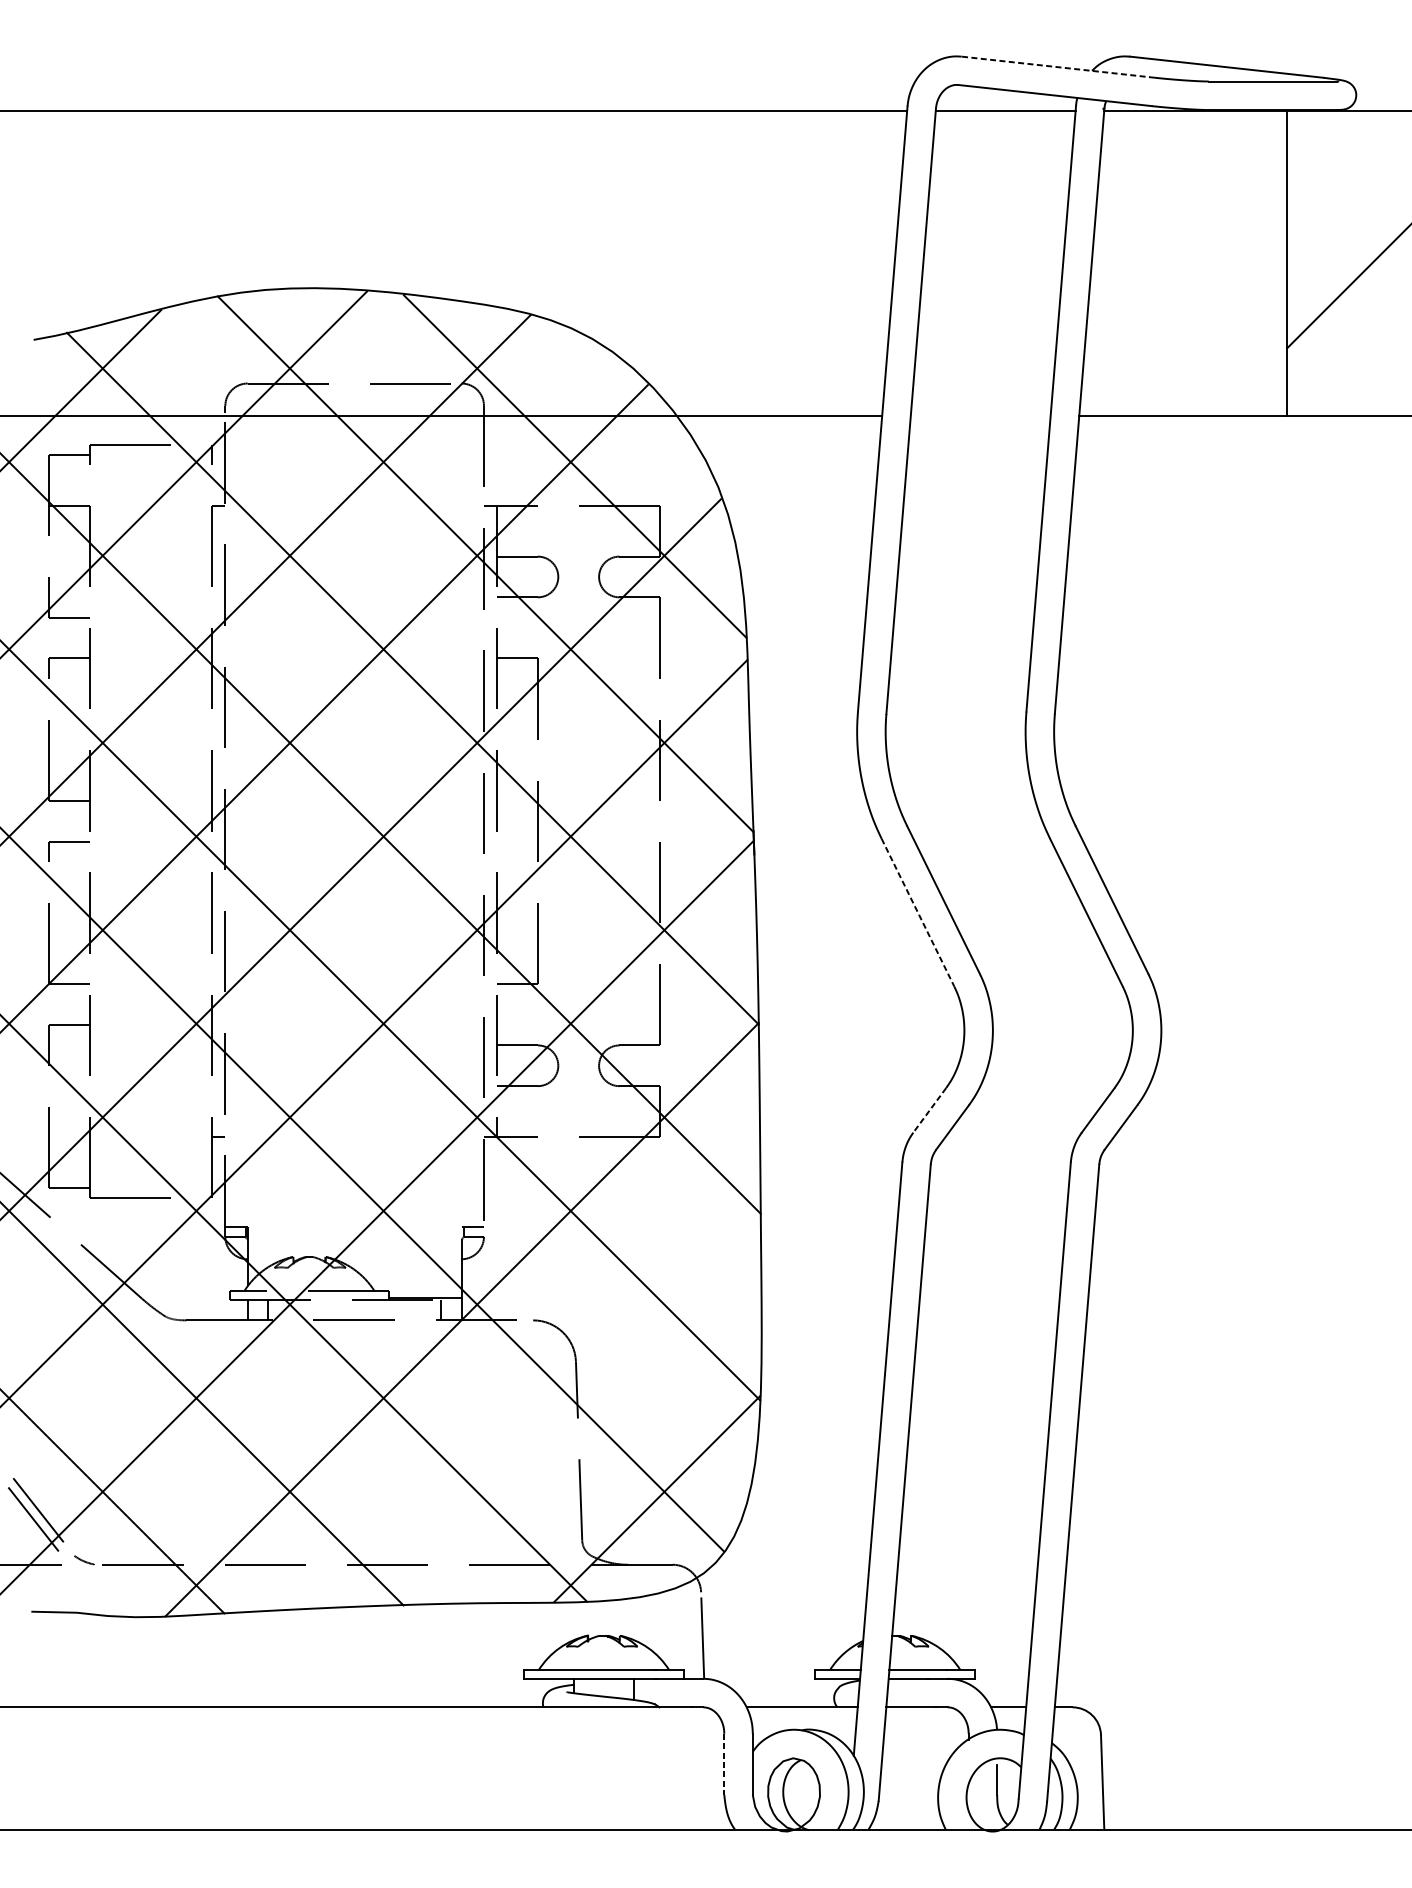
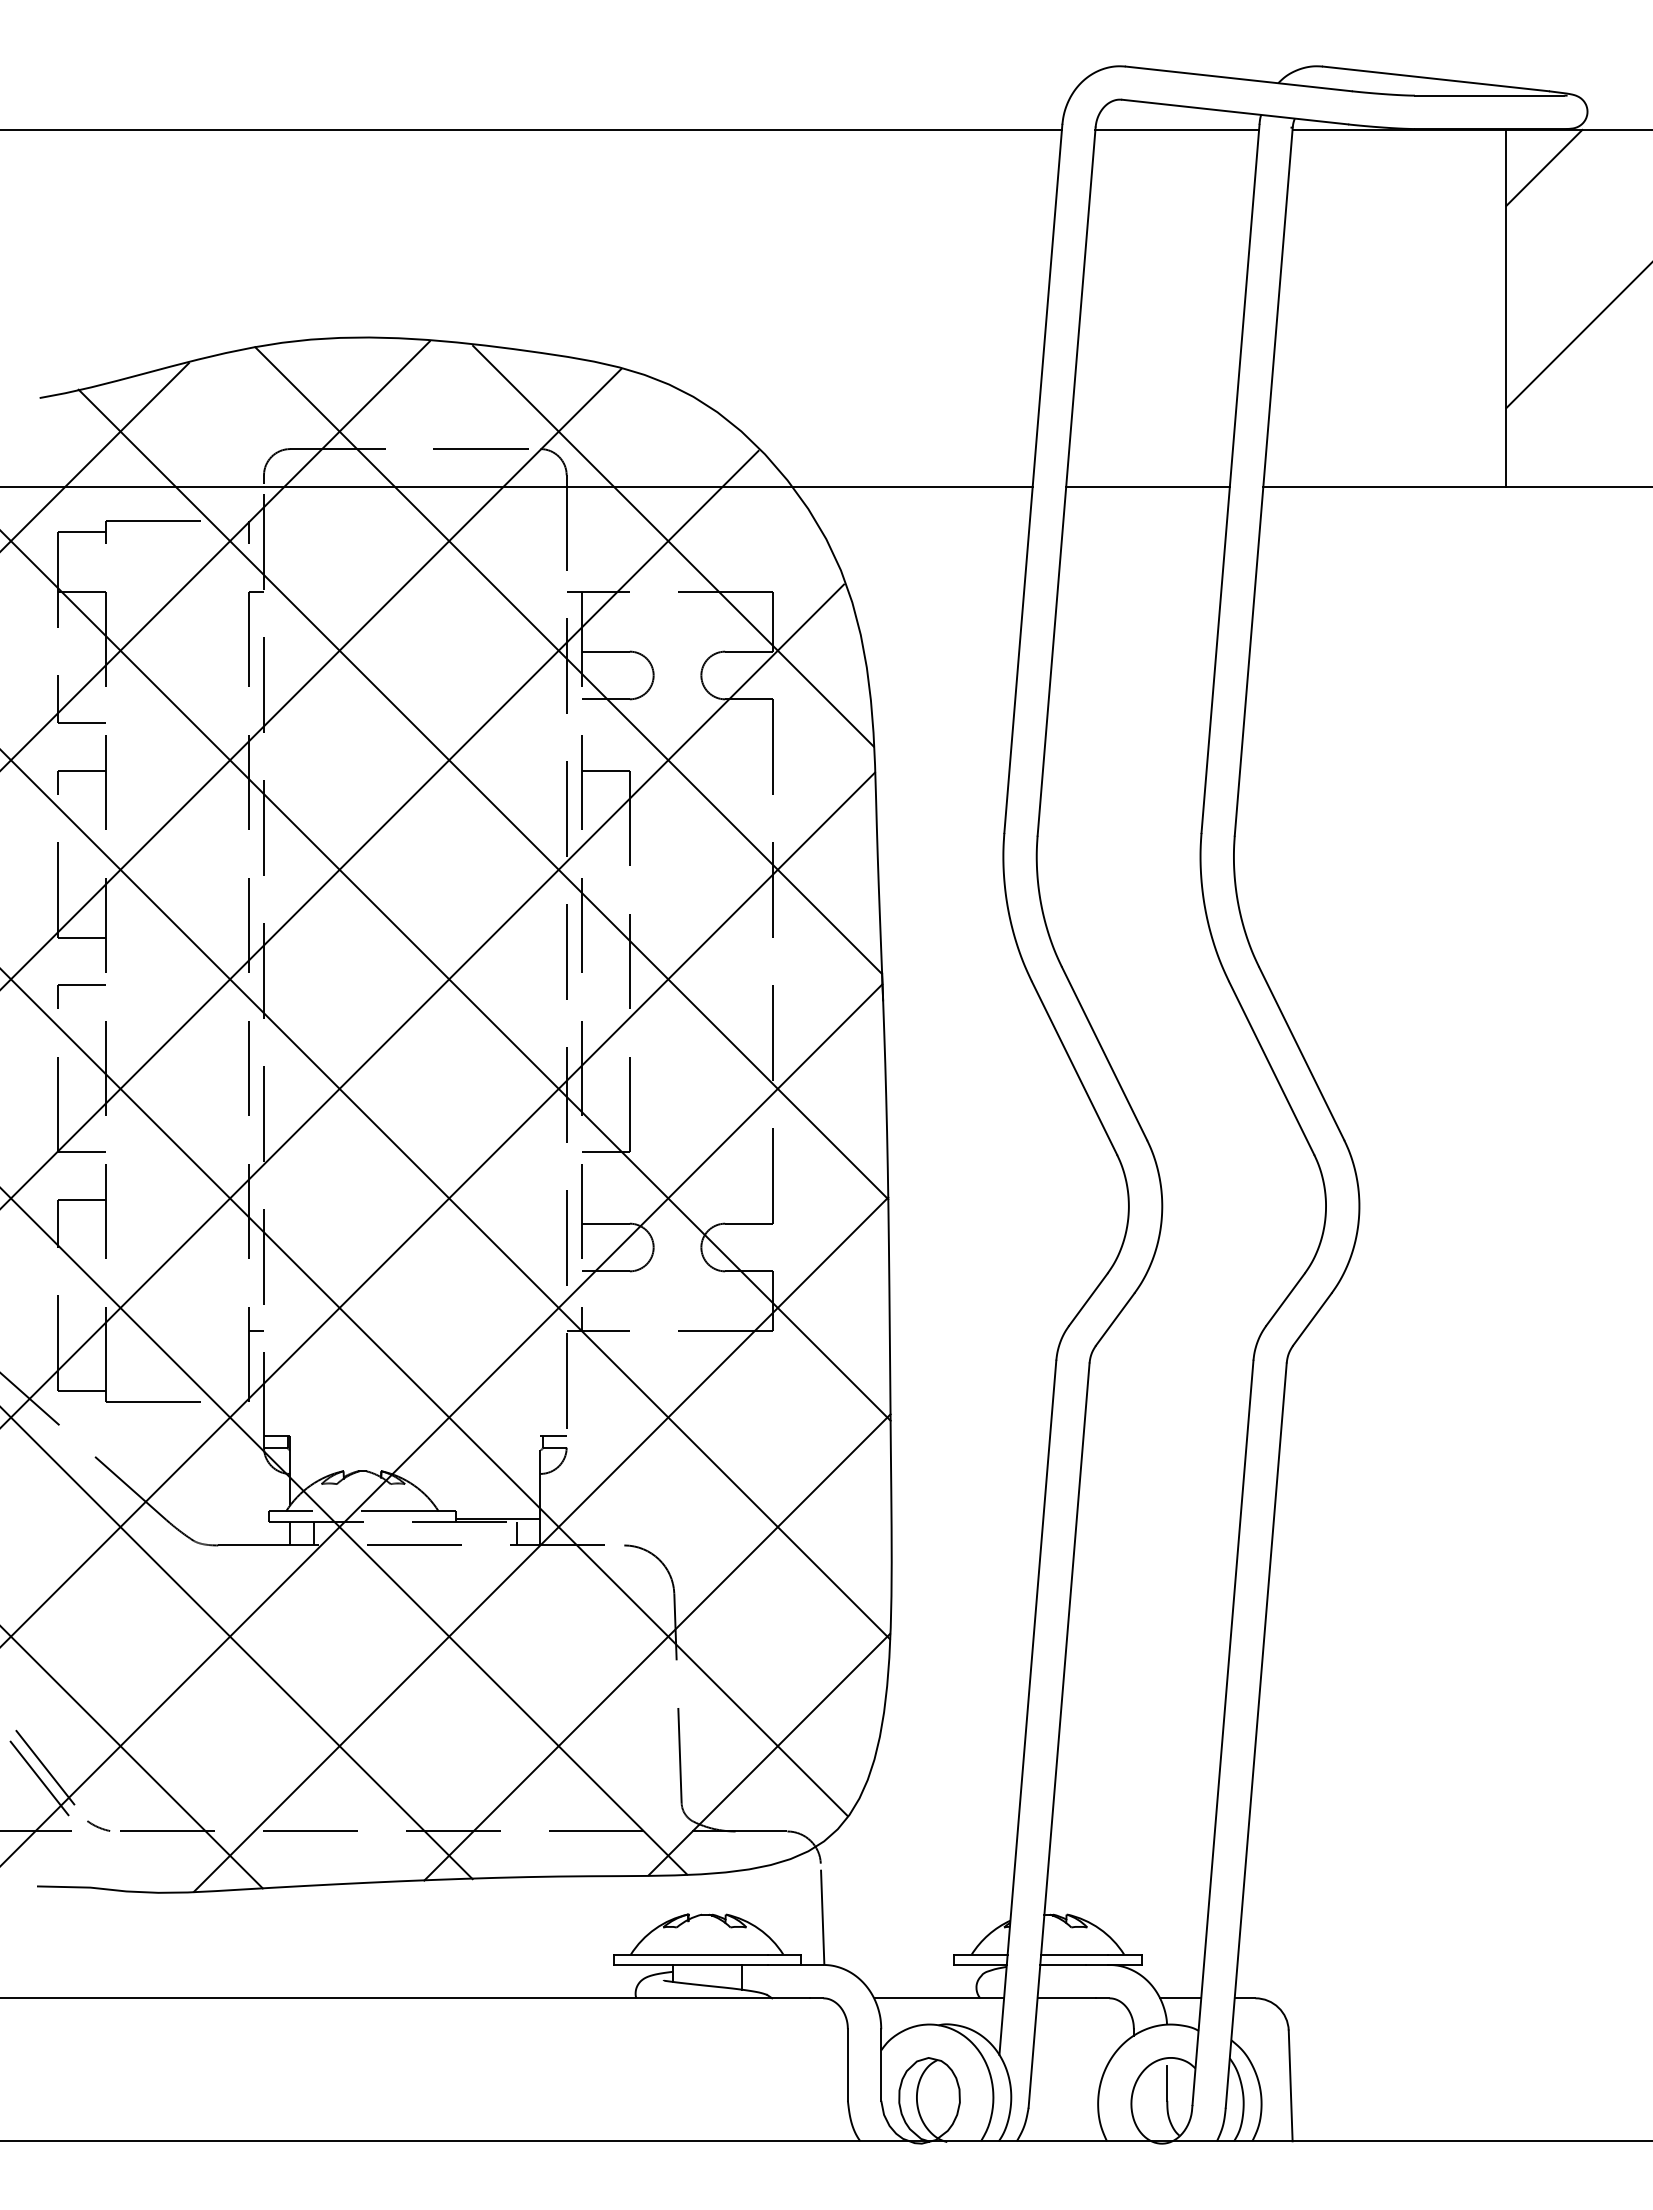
line: (1058, 66) -> (1238, 78), dashed -> solid
line: (1319, 142) -> (1544, 167), added
line: (980, 416) -> (1147, 487), added
line: (917, 912) -> (1074, 1068), dashed -> solid
line: (929, 1111) -> (1088, 1300), dashed -> solid
line: (561, 1407) -> (657, 1647), added
line: (723, 1764) -> (847, 2065), dashed -> solid

